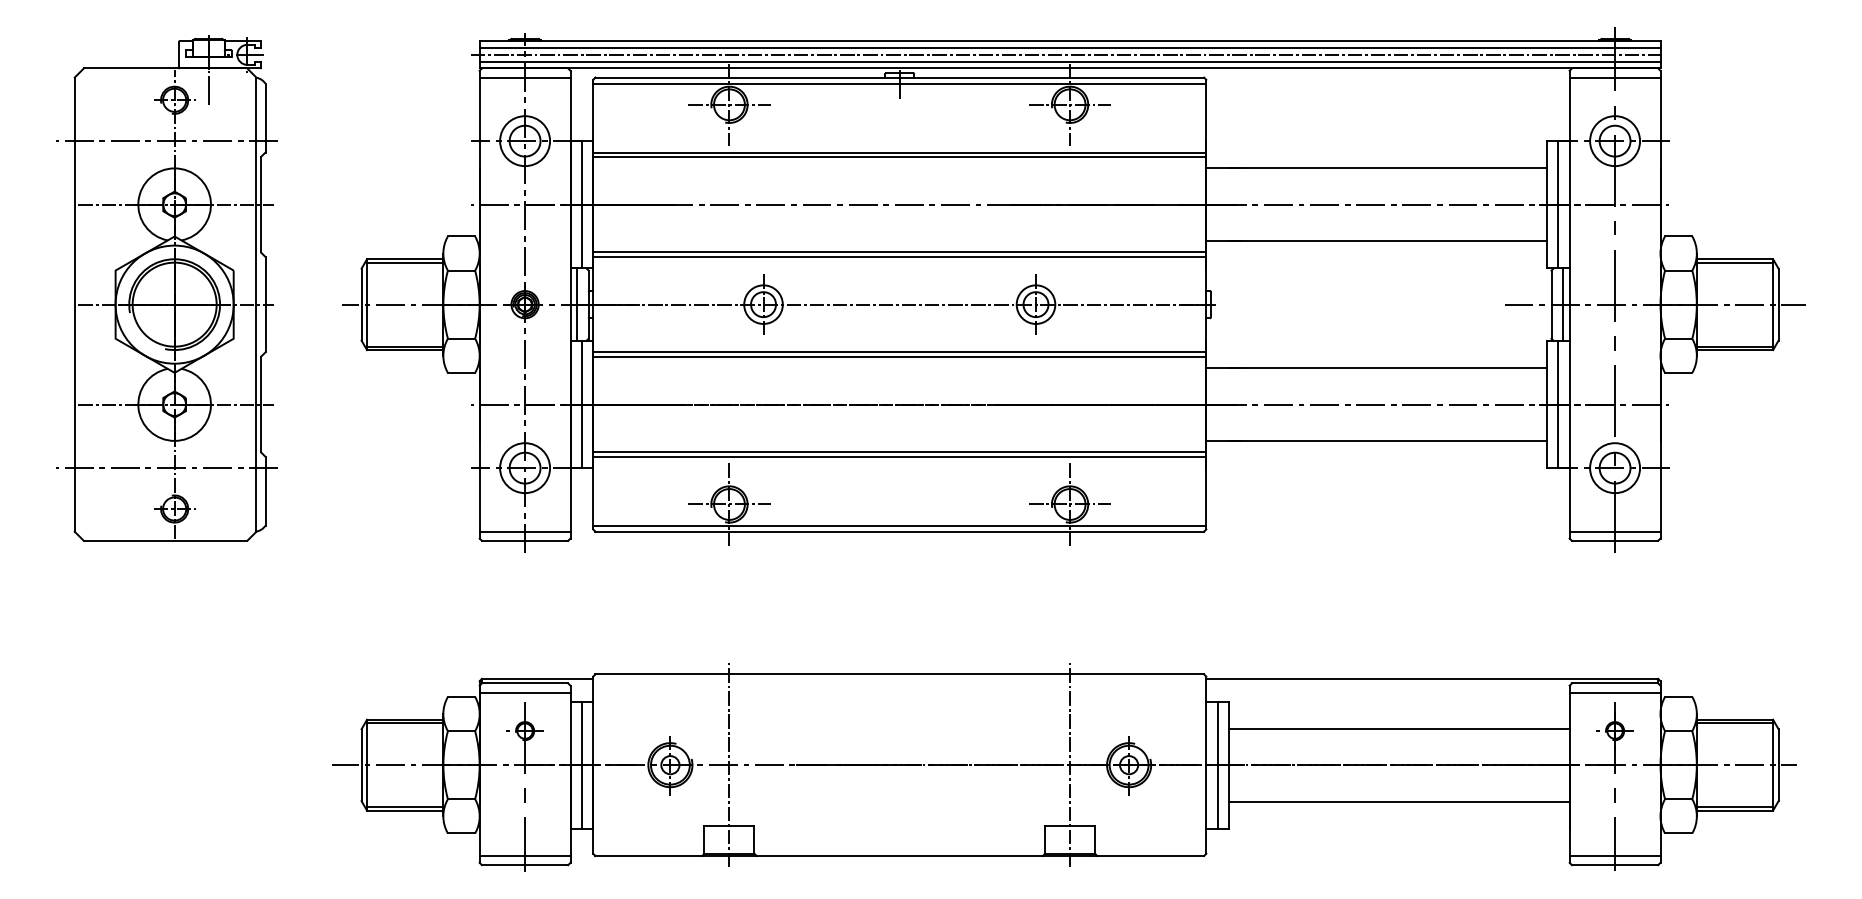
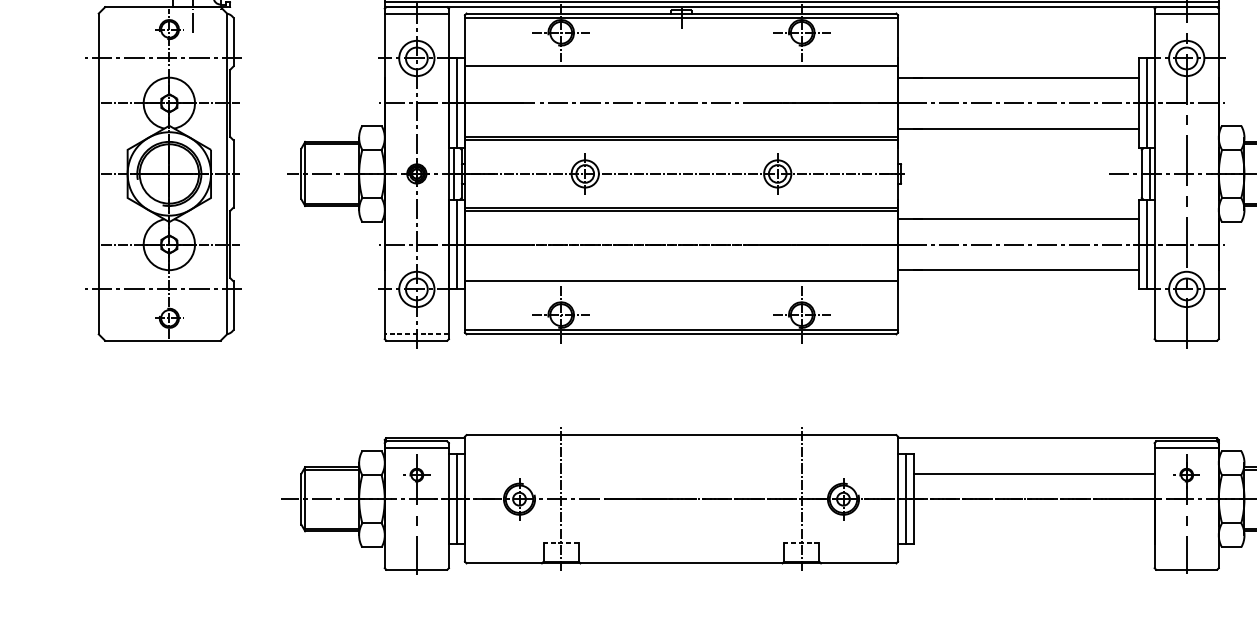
line: (899, 157) -> (681, 70), removed
line: (899, 452) -> (681, 278), removed
line: (524, 531) -> (416, 334), solid -> dashed
line: (1614, 531) -> (1186, 334), removed
line: (1399, 801) -> (1034, 524), removed
line: (729, 826) -> (561, 542), solid -> dashed
line: (1070, 826) -> (802, 542), solid -> dashed
line: (524, 856) -> (416, 563), removed
line: (1614, 856) -> (1186, 563), removed

